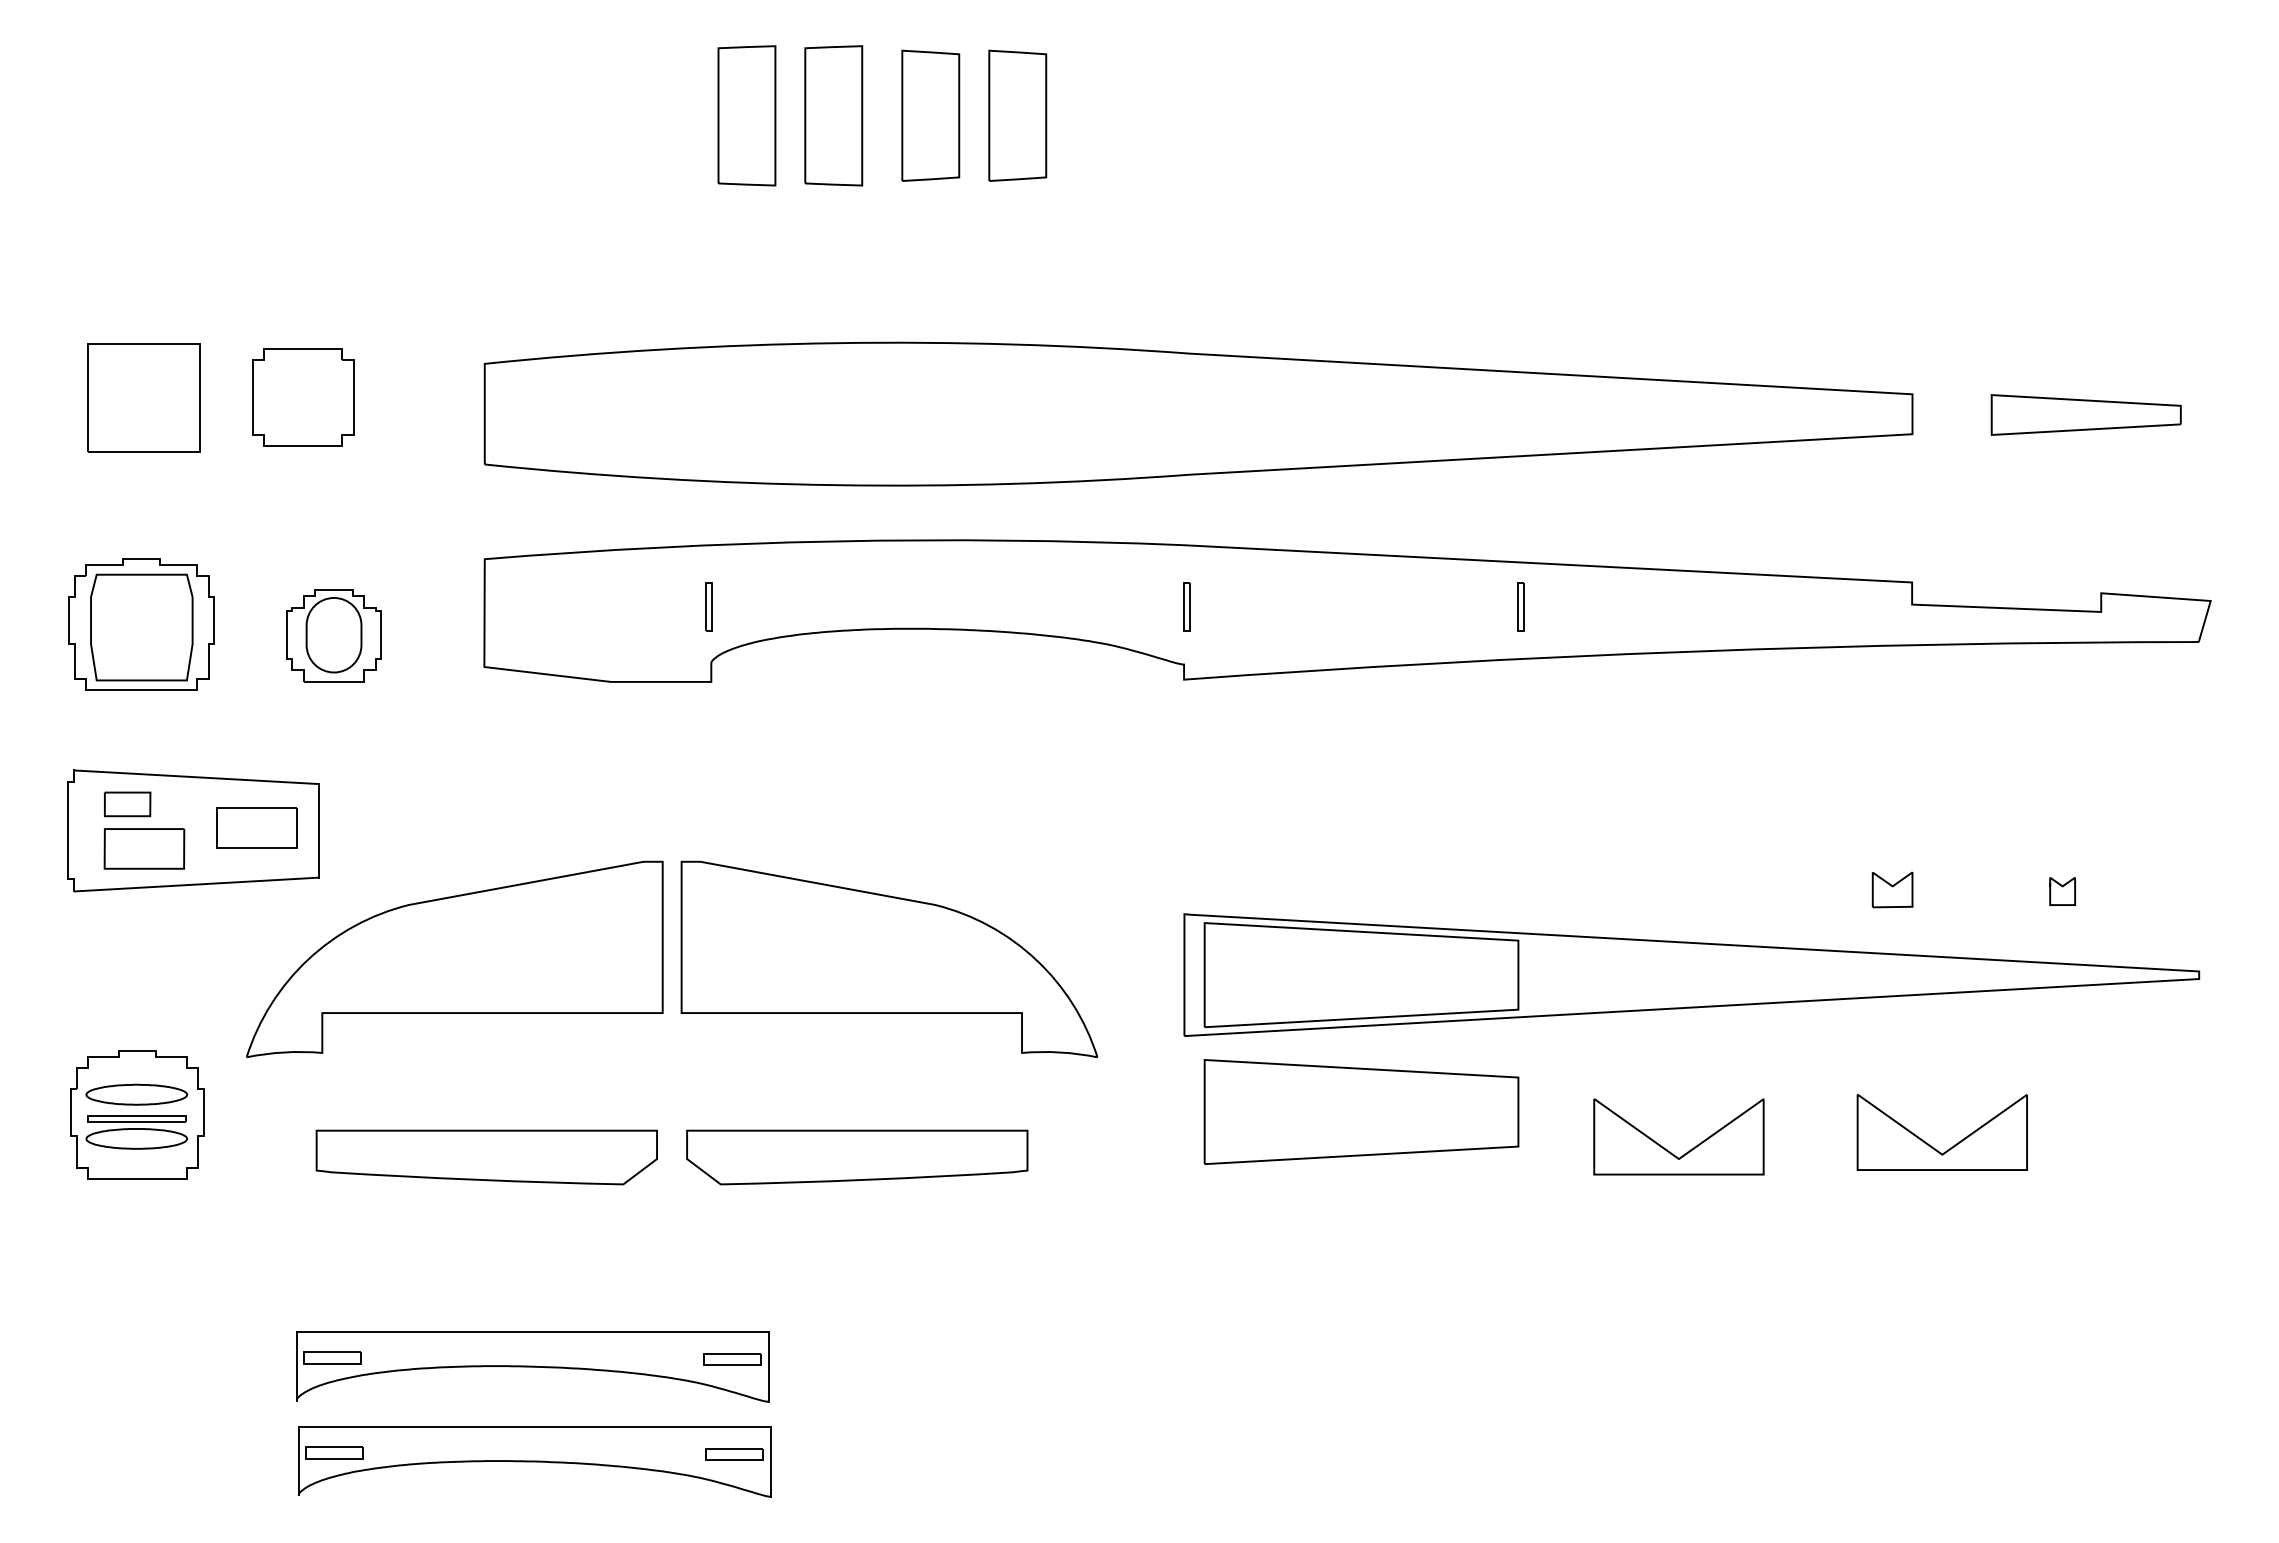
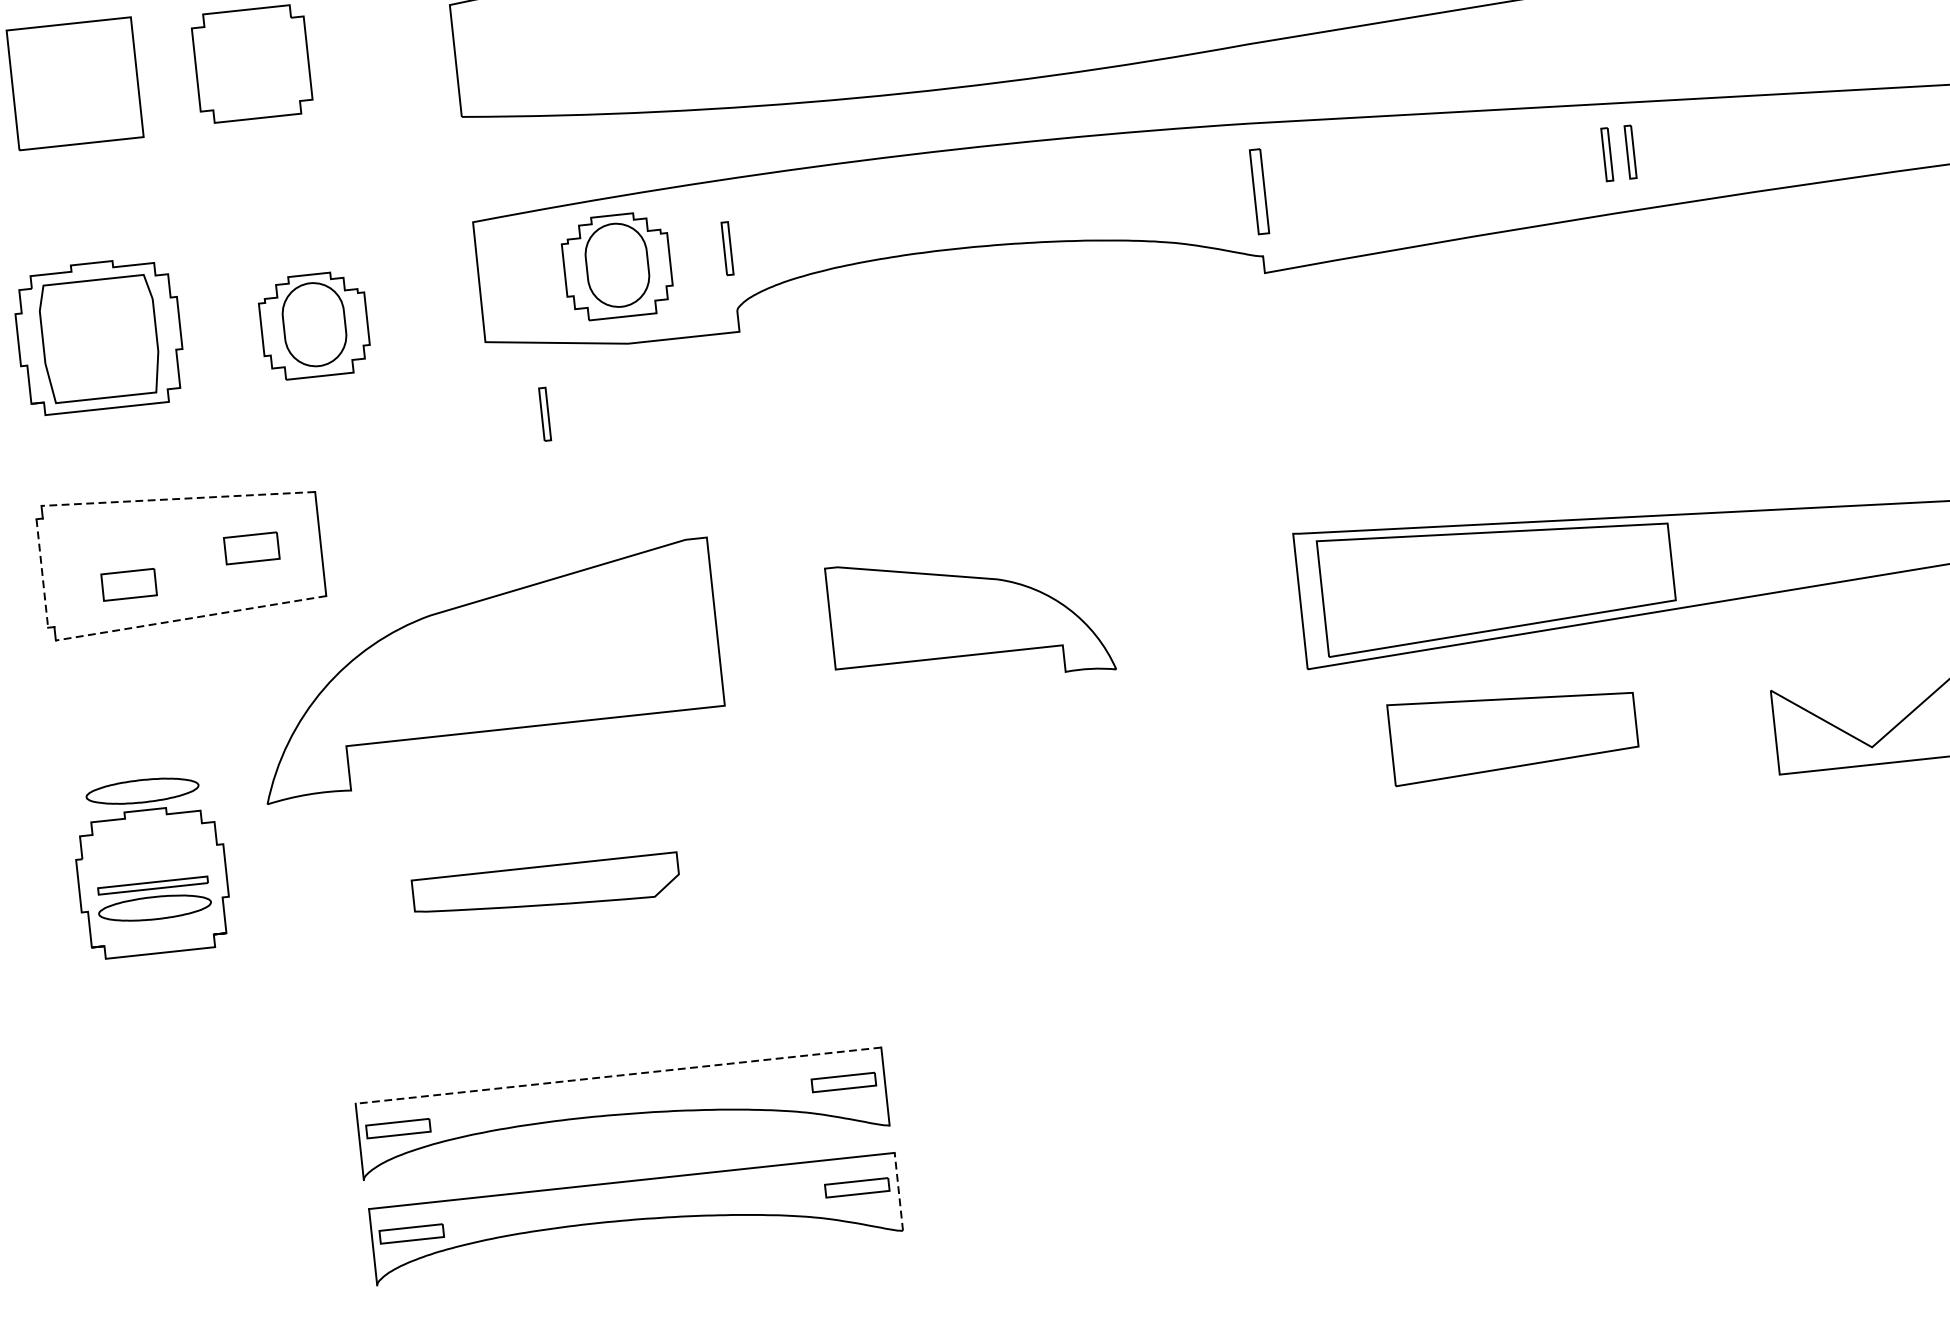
part: (1186, 606) -> (1258, 191), size x1.6
part: (1499, 606) -> (1606, 154), added
part: (608, 611) -> (616, 265), added
part: (530, 736) -> (544, 413), added
line: (196, 777) -> (178, 499), solid -> dashed
part: (127, 804) -> (104, 537), removed
part: (256, 827) -> (251, 547), size x0.6
line: (68, 830) -> (42, 573), solid -> dashed
part: (144, 848) -> (129, 584), size x0.6
line: (196, 884) -> (191, 618), solid -> dashed
part: (889, 958) -> (970, 618), size x0.6
part: (136, 1094) -> (142, 790), moved
part: (1361, 1111) -> (1513, 732), size x0.7
part: (486, 1157) -> (546, 887), size x0.7
part: (857, 1157) -> (958, 843), removed
line: (532, 1331) -> (617, 1075), solid -> dashed
line: (771, 1461) -> (899, 1191), solid -> dashed

